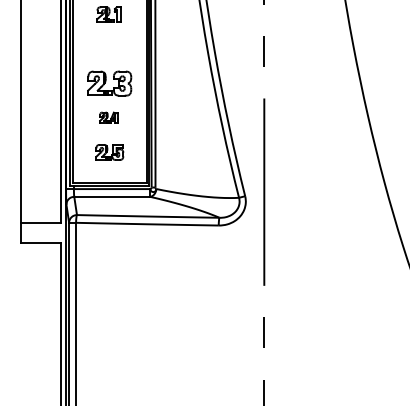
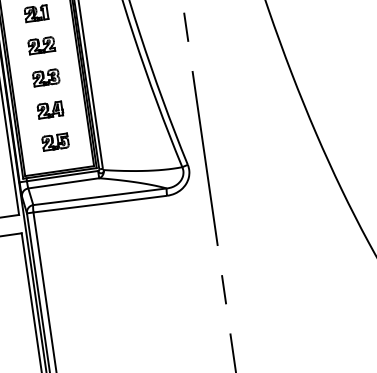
part: (109, 48) -> (41, 45), added
part: (109, 83) -> (45, 77), size x0.62
part: (108, 117) -> (49, 109), size x1.43

